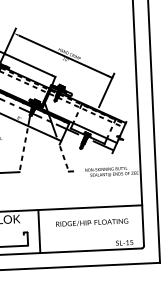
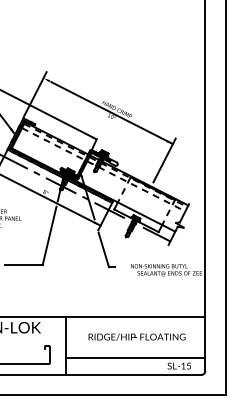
line: (23, 150) -> (49, 235), dashed -> solid
line: (64, 158) -> (103, 249), dashed -> solid
line: (91, 237) -> (135, 357), added

